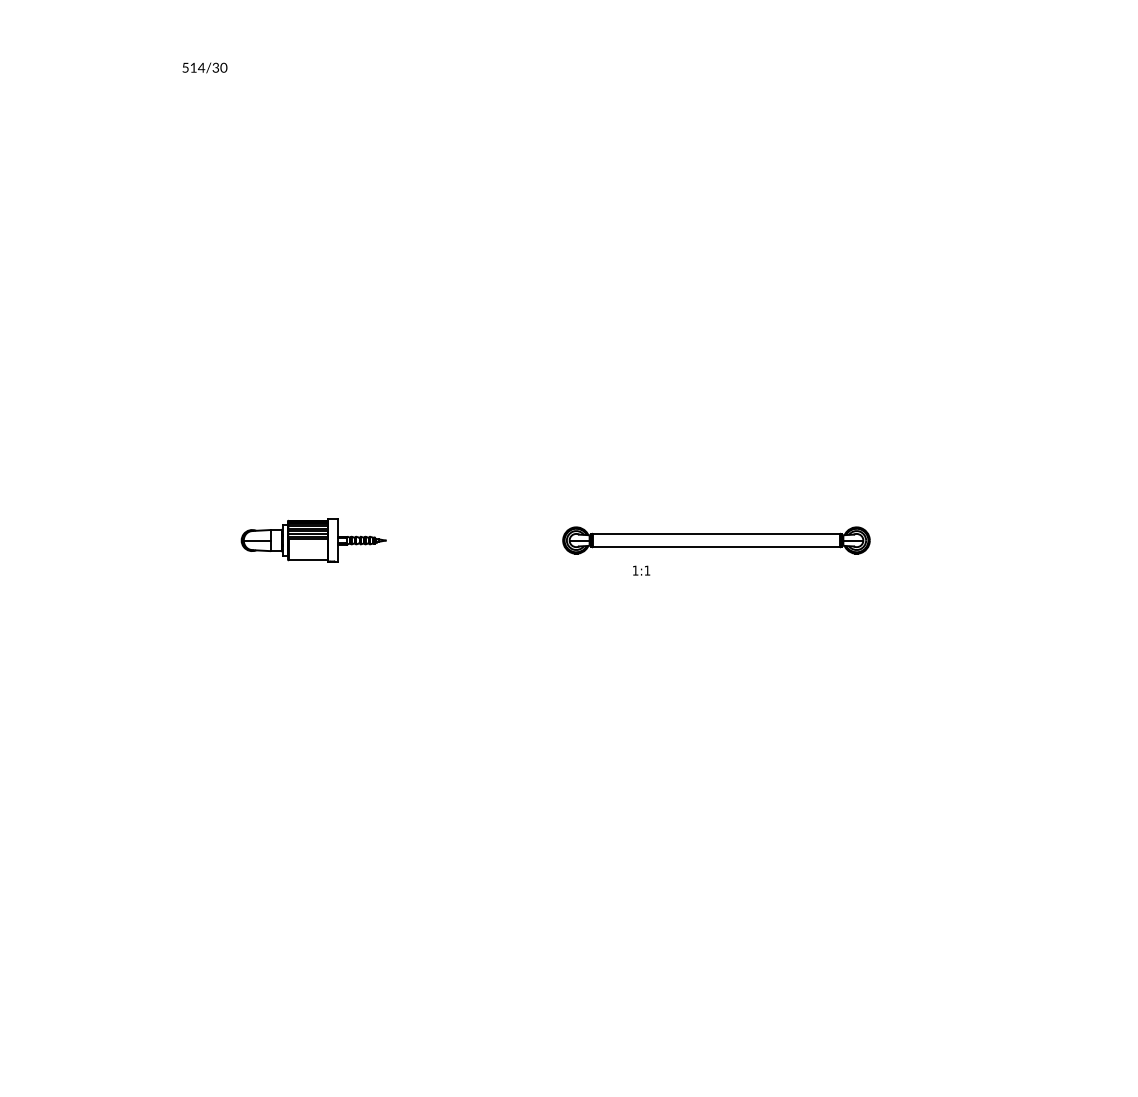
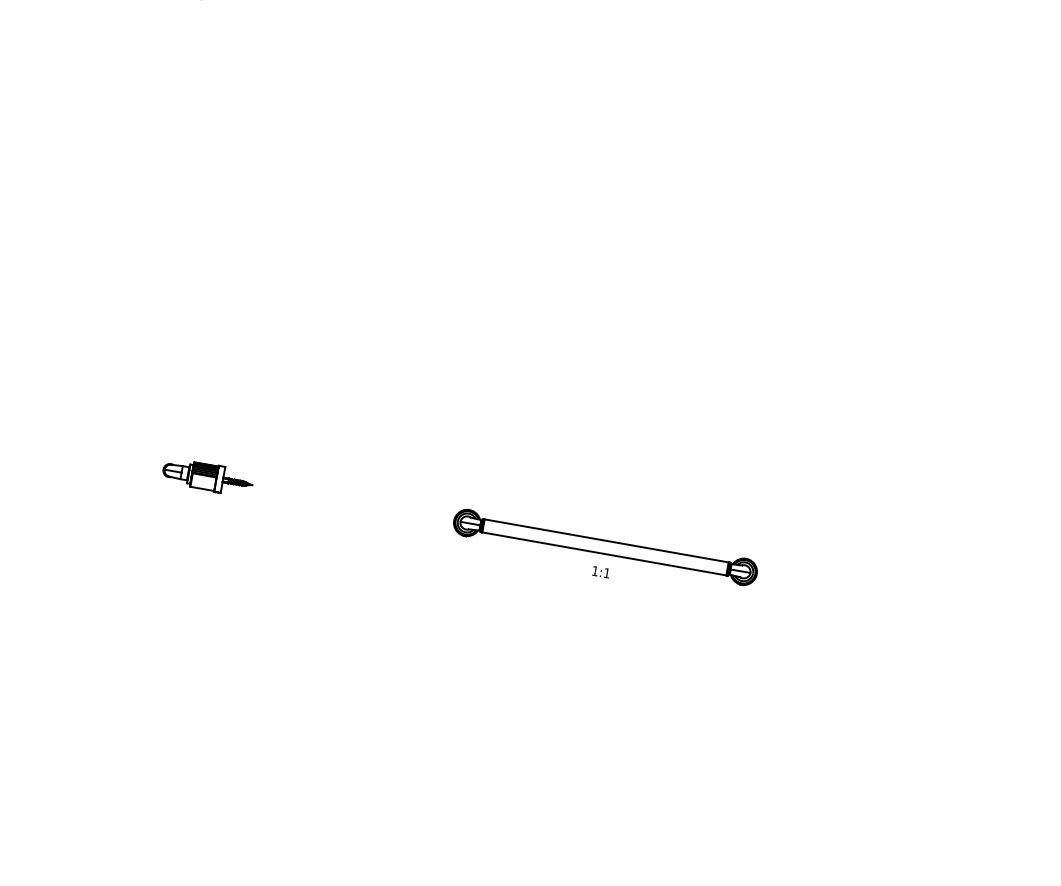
part: (313, 540) -> (207, 477), size x0.62
text: (641, 570) -> (601, 572), moved

